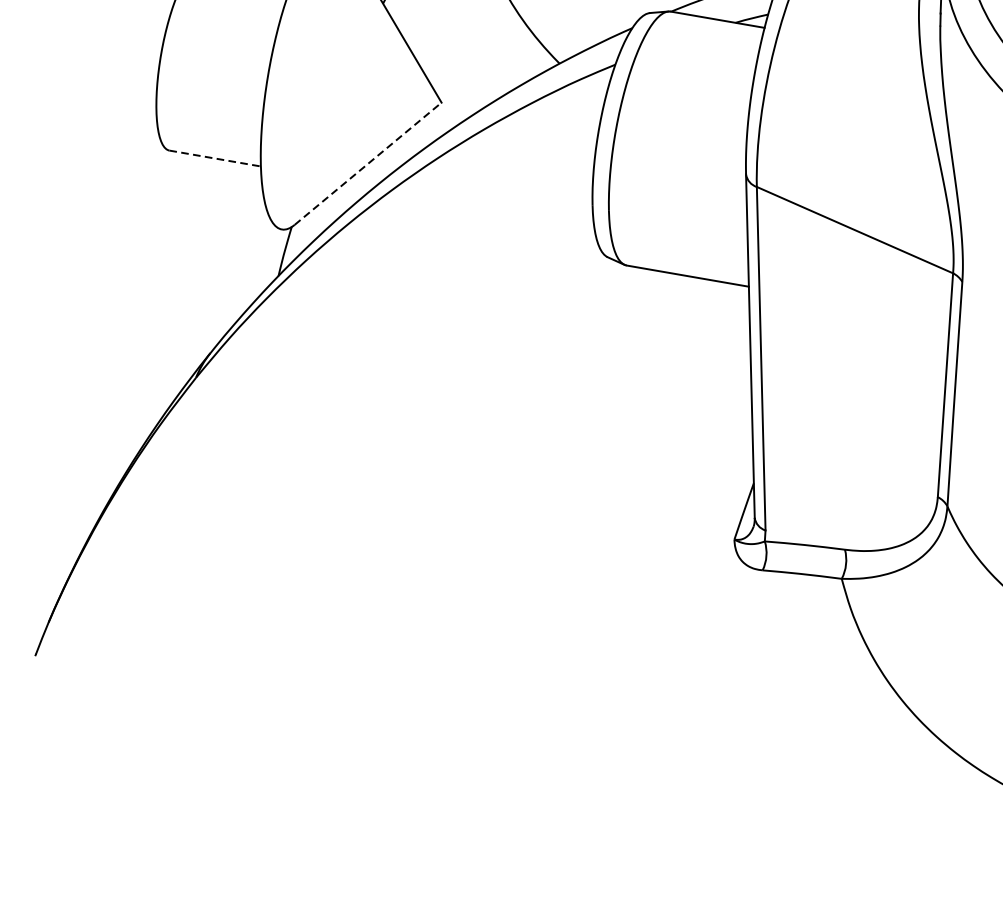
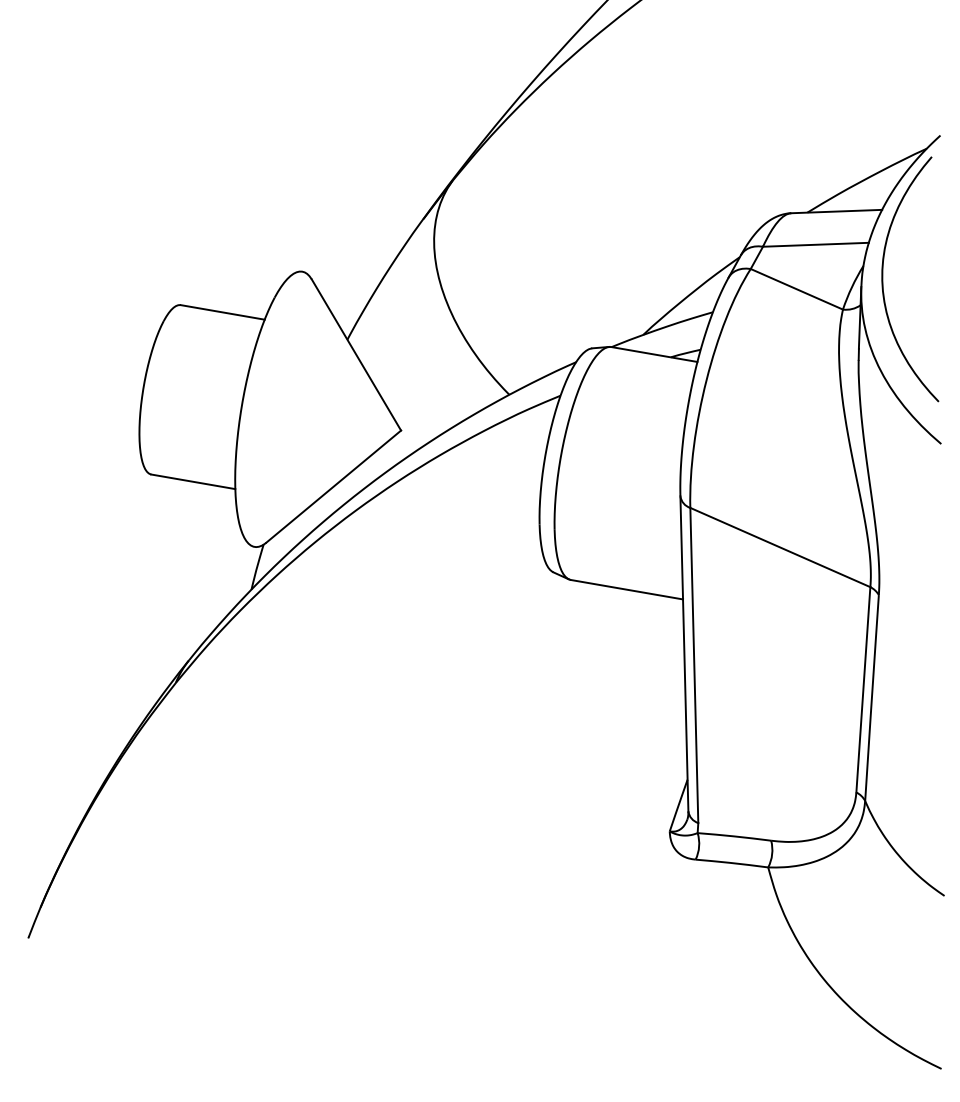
line: (215, 158) -> (193, 481), dashed -> solid
line: (367, 163) -> (333, 486), dashed -> solid

